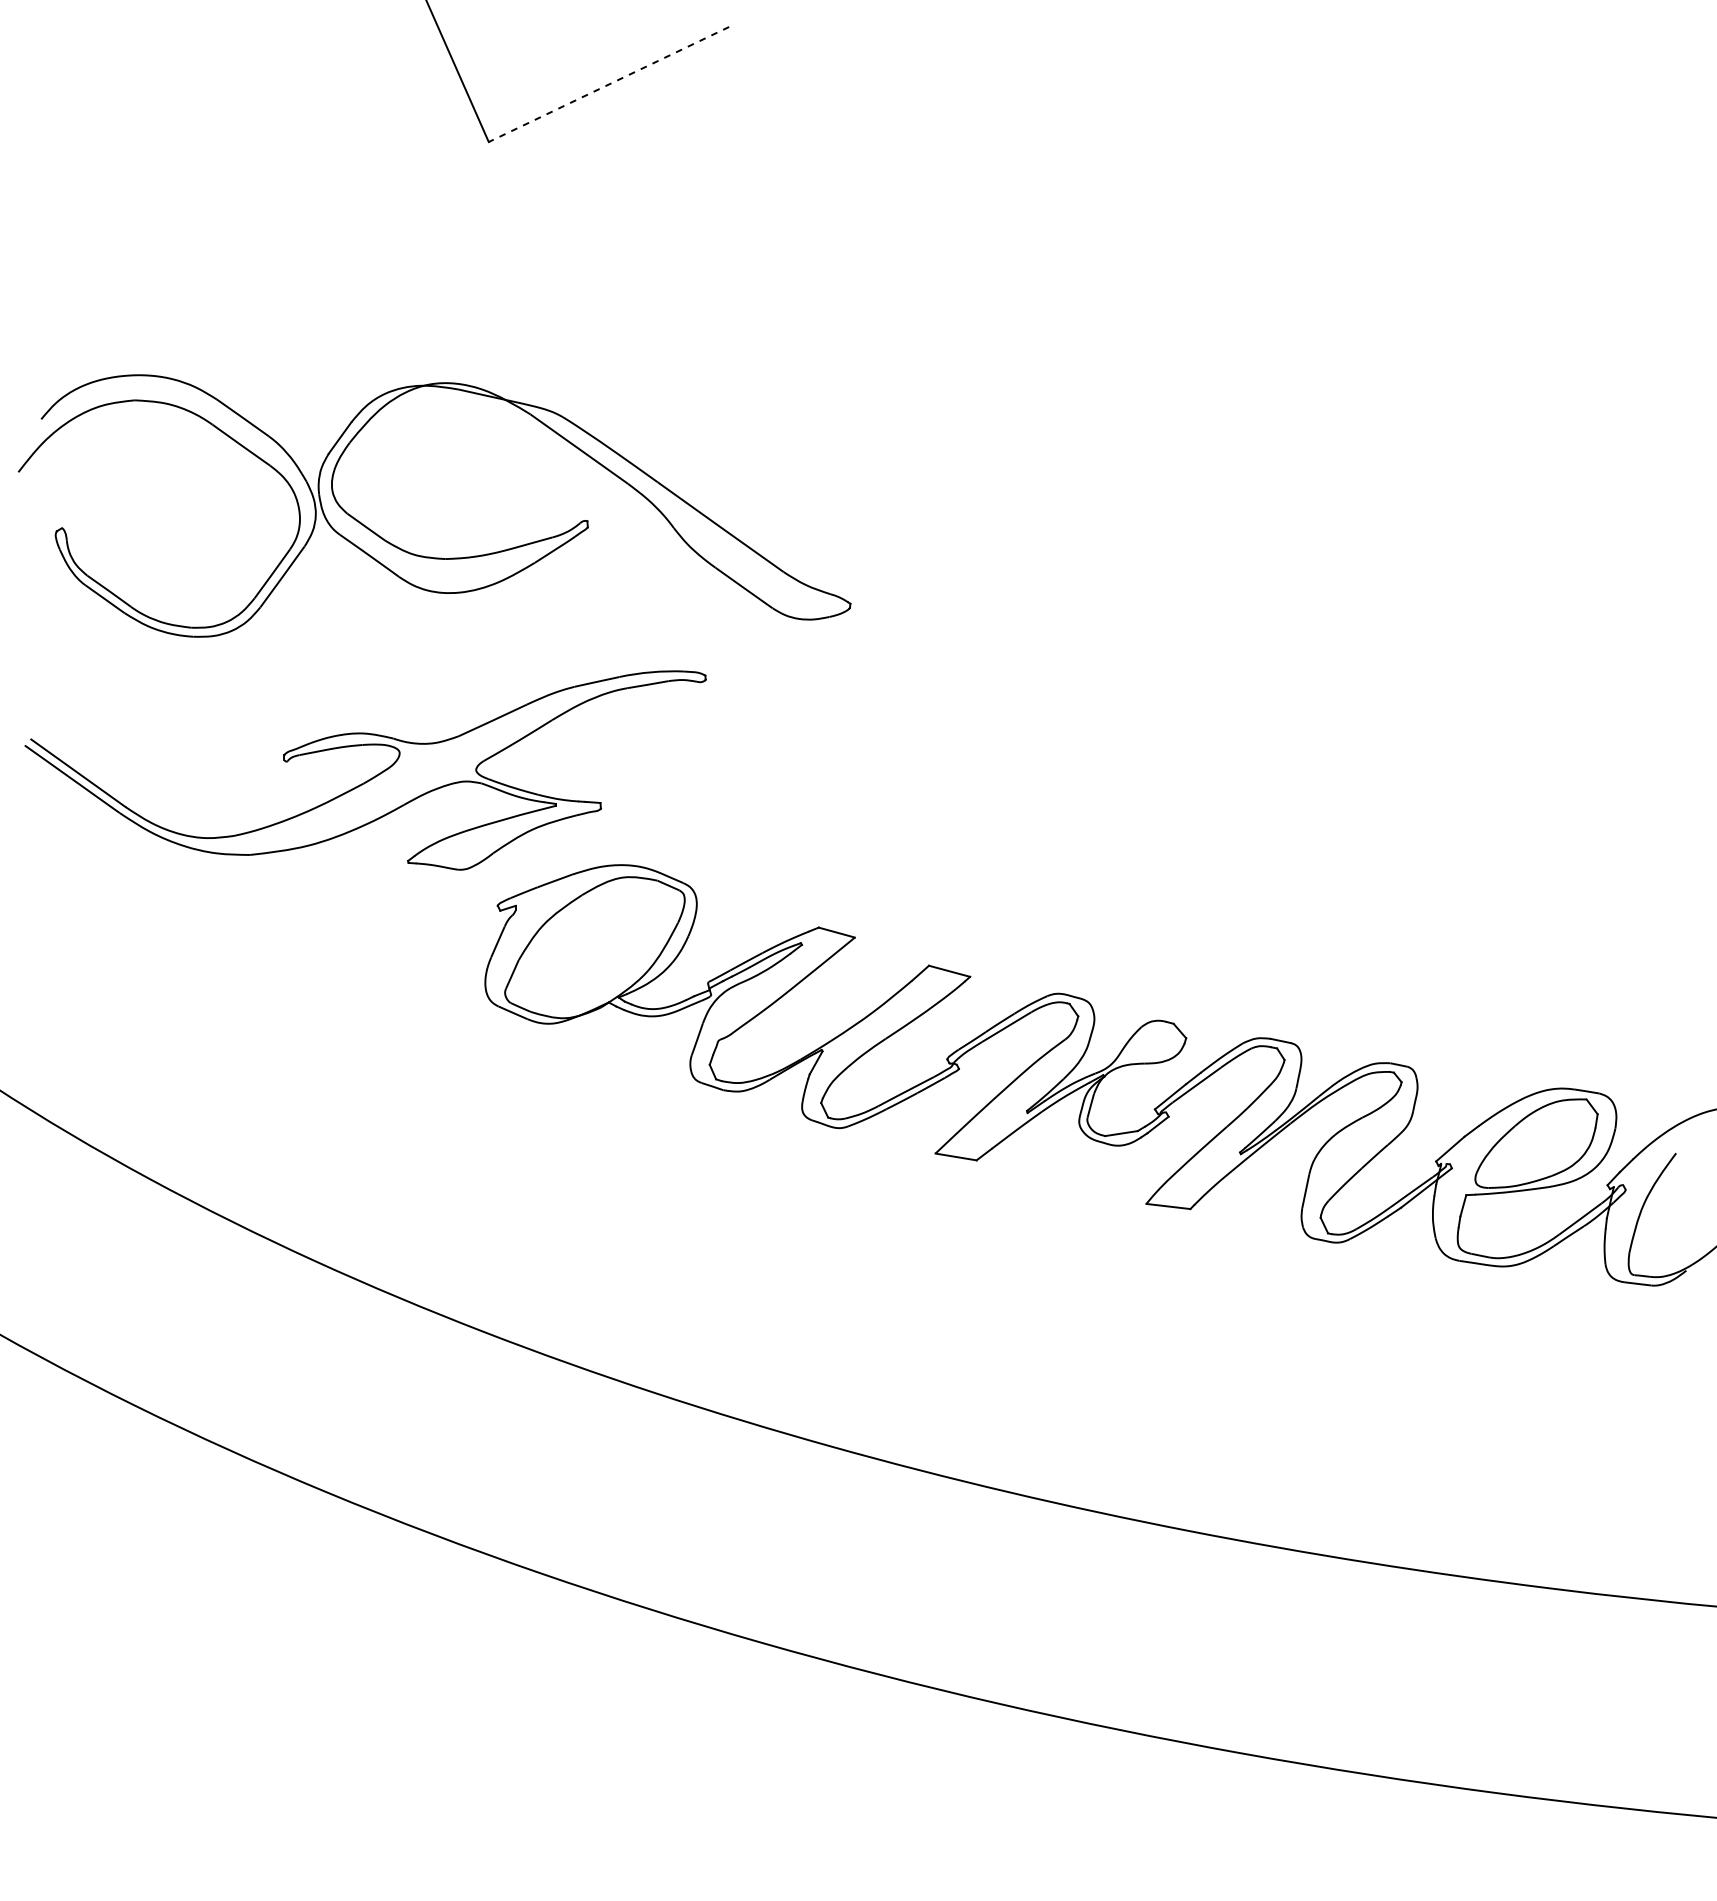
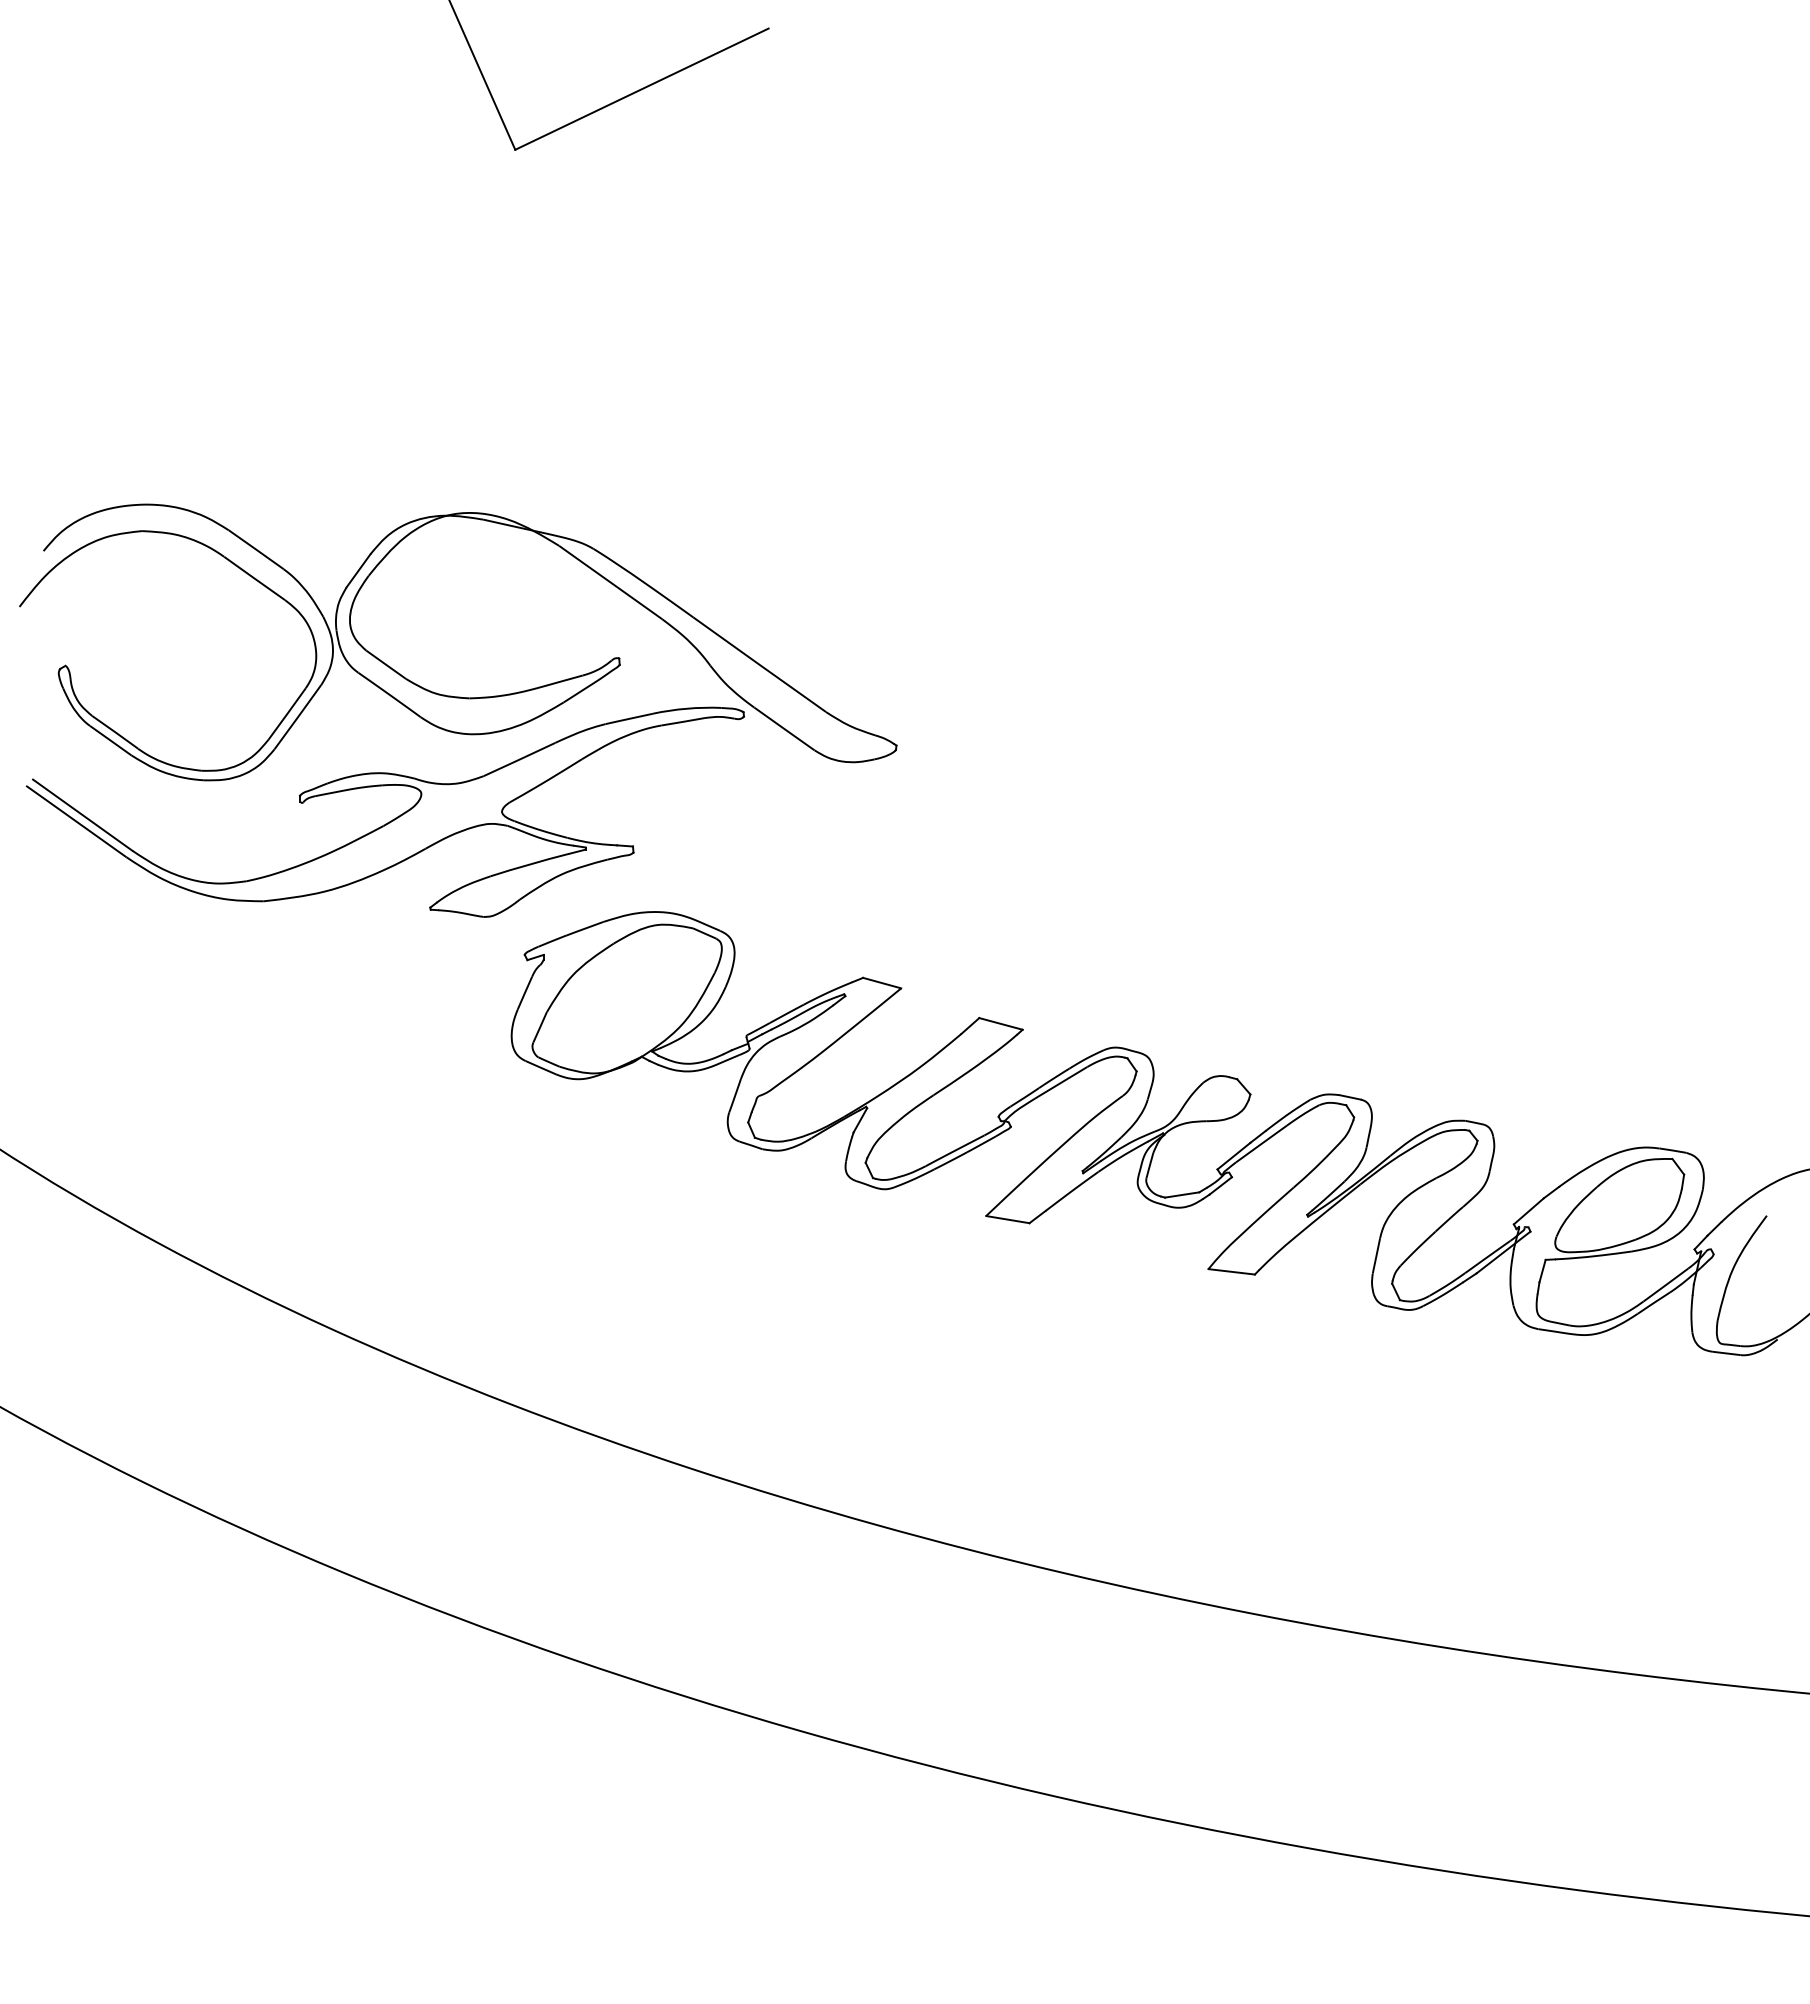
line: (608, 84) -> (641, 89), dashed -> solid
part: (428, 556) -> (451, 695), moved

